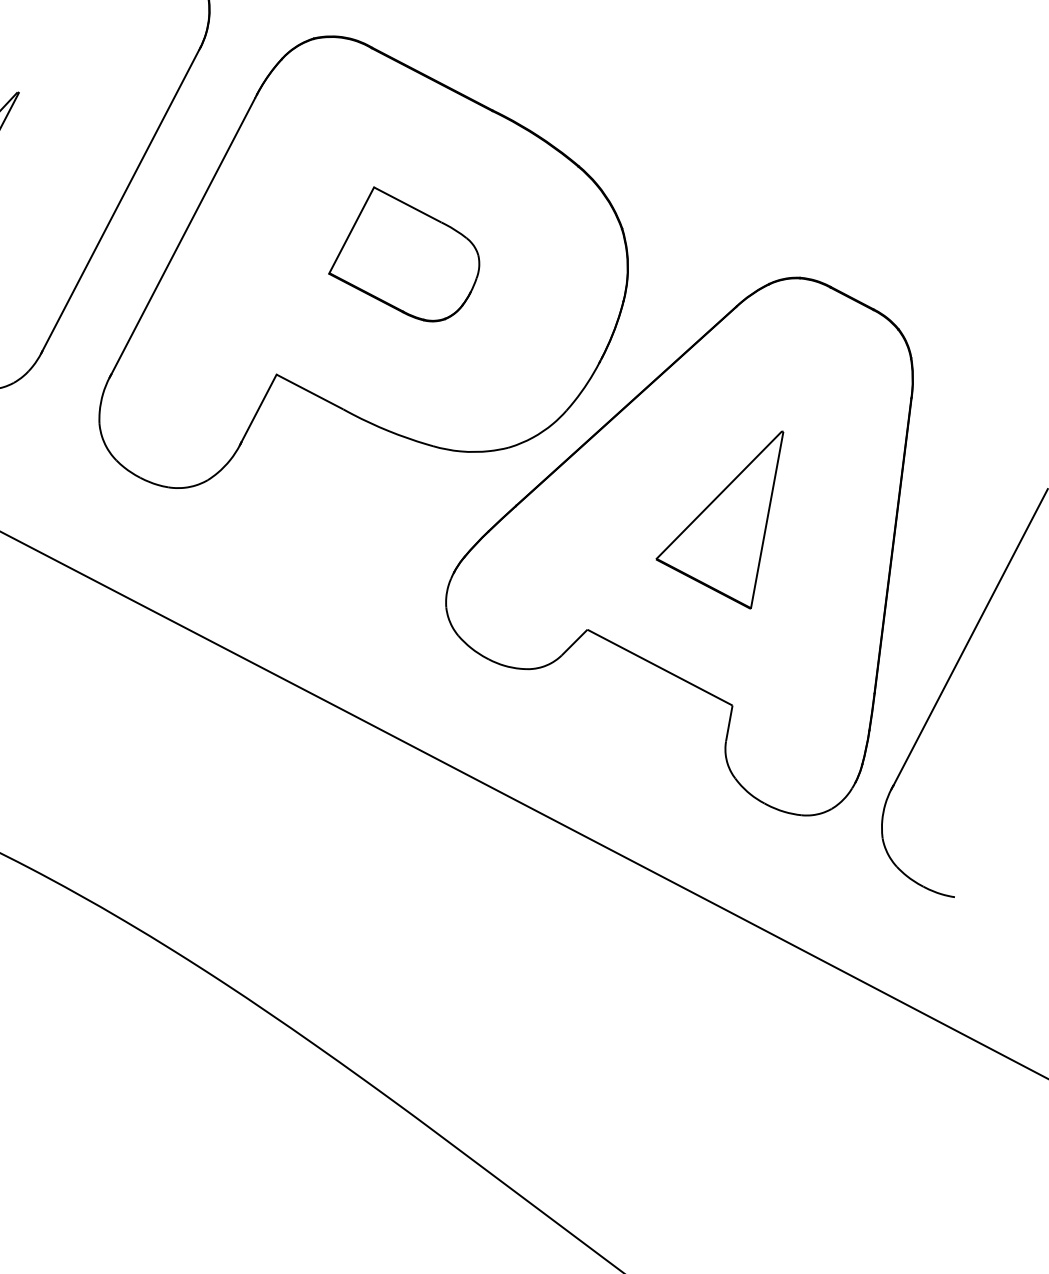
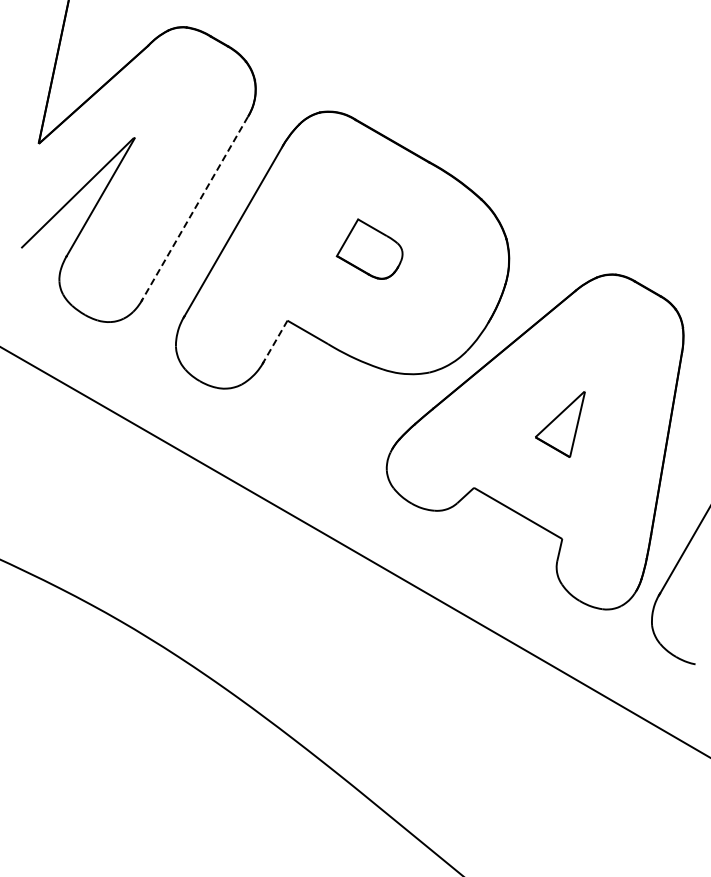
line: (121, 201) -> (195, 208), solid -> dashed
part: (403, 253) -> (369, 248), size x0.7
line: (258, 408) -> (275, 341), solid -> dashed
part: (721, 522) -> (560, 424), size x0.6

